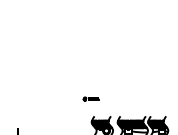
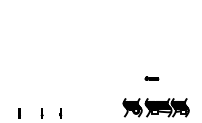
part: (90, 98) -> (151, 78), moved

